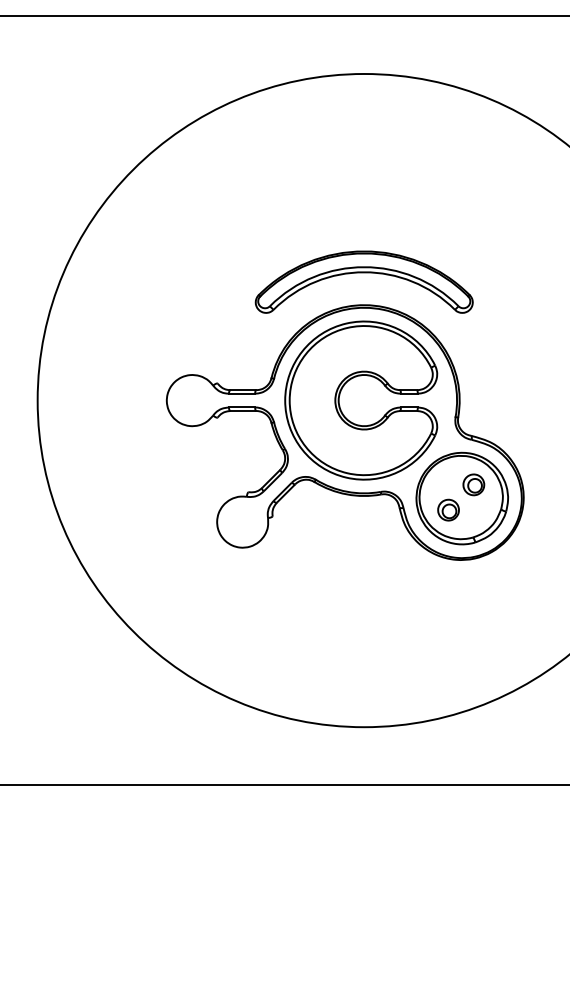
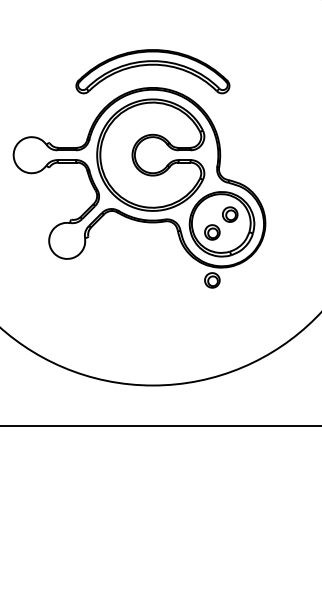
part: (448, 577) -> (212, 279), added

